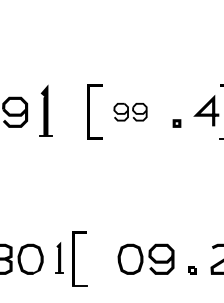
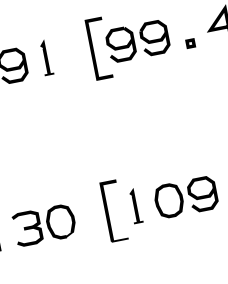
part: (46, 110) -> (46, 57), size x0.62
part: (130, 111) -> (137, 40), size x1.67
part: (59, 257) -> (135, 205), moved

